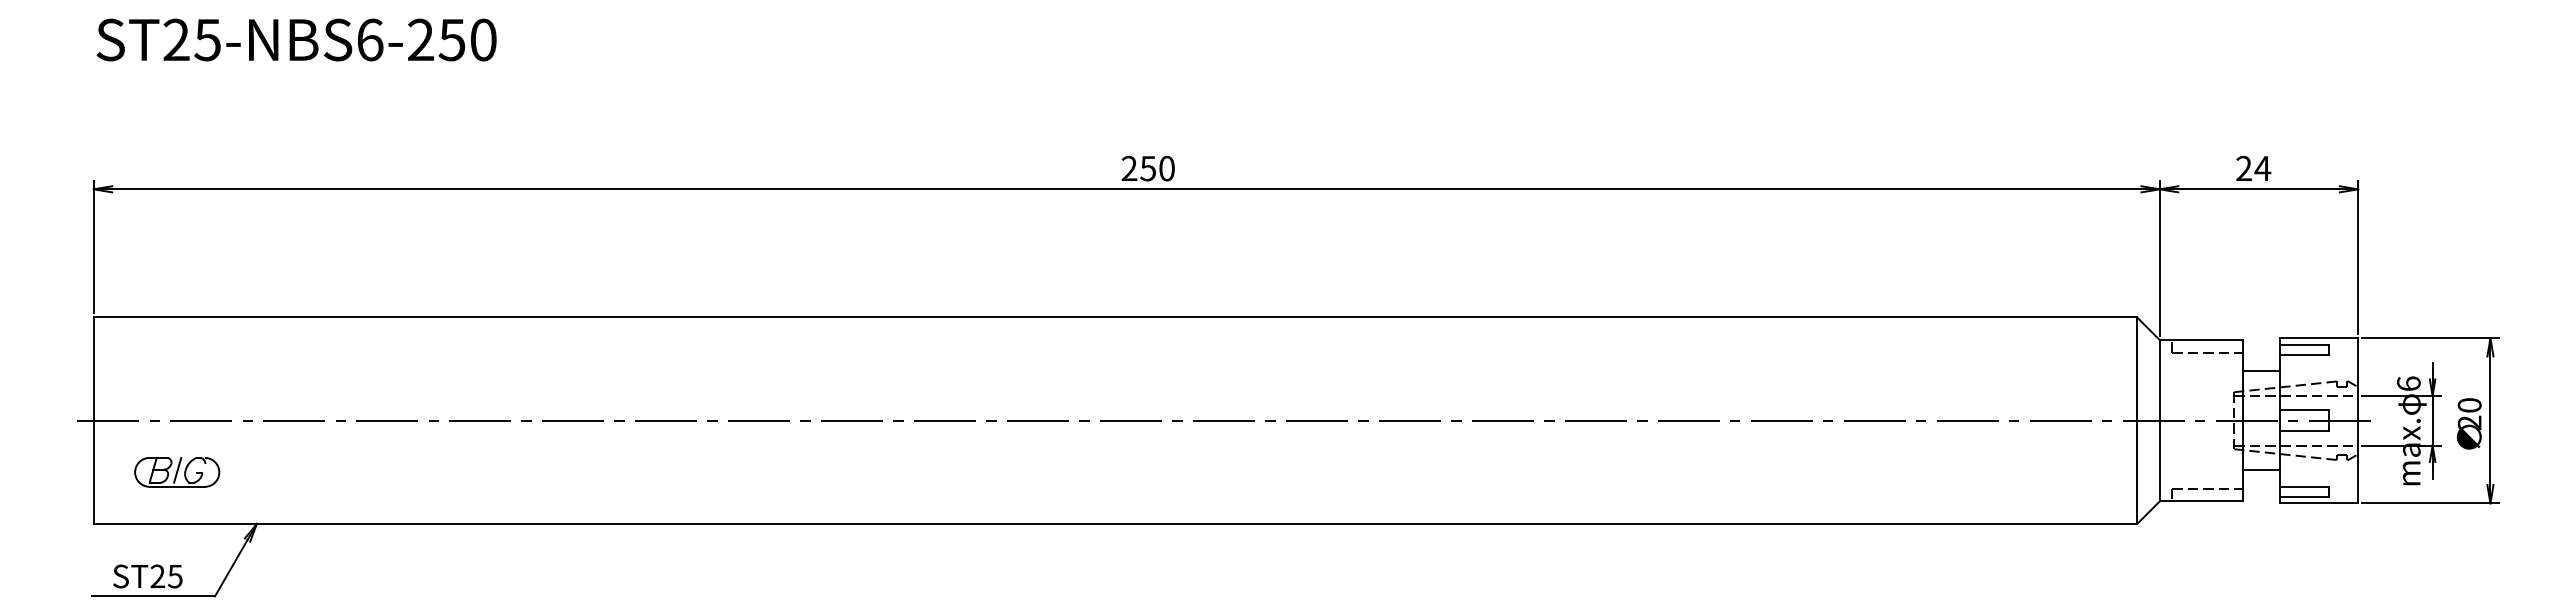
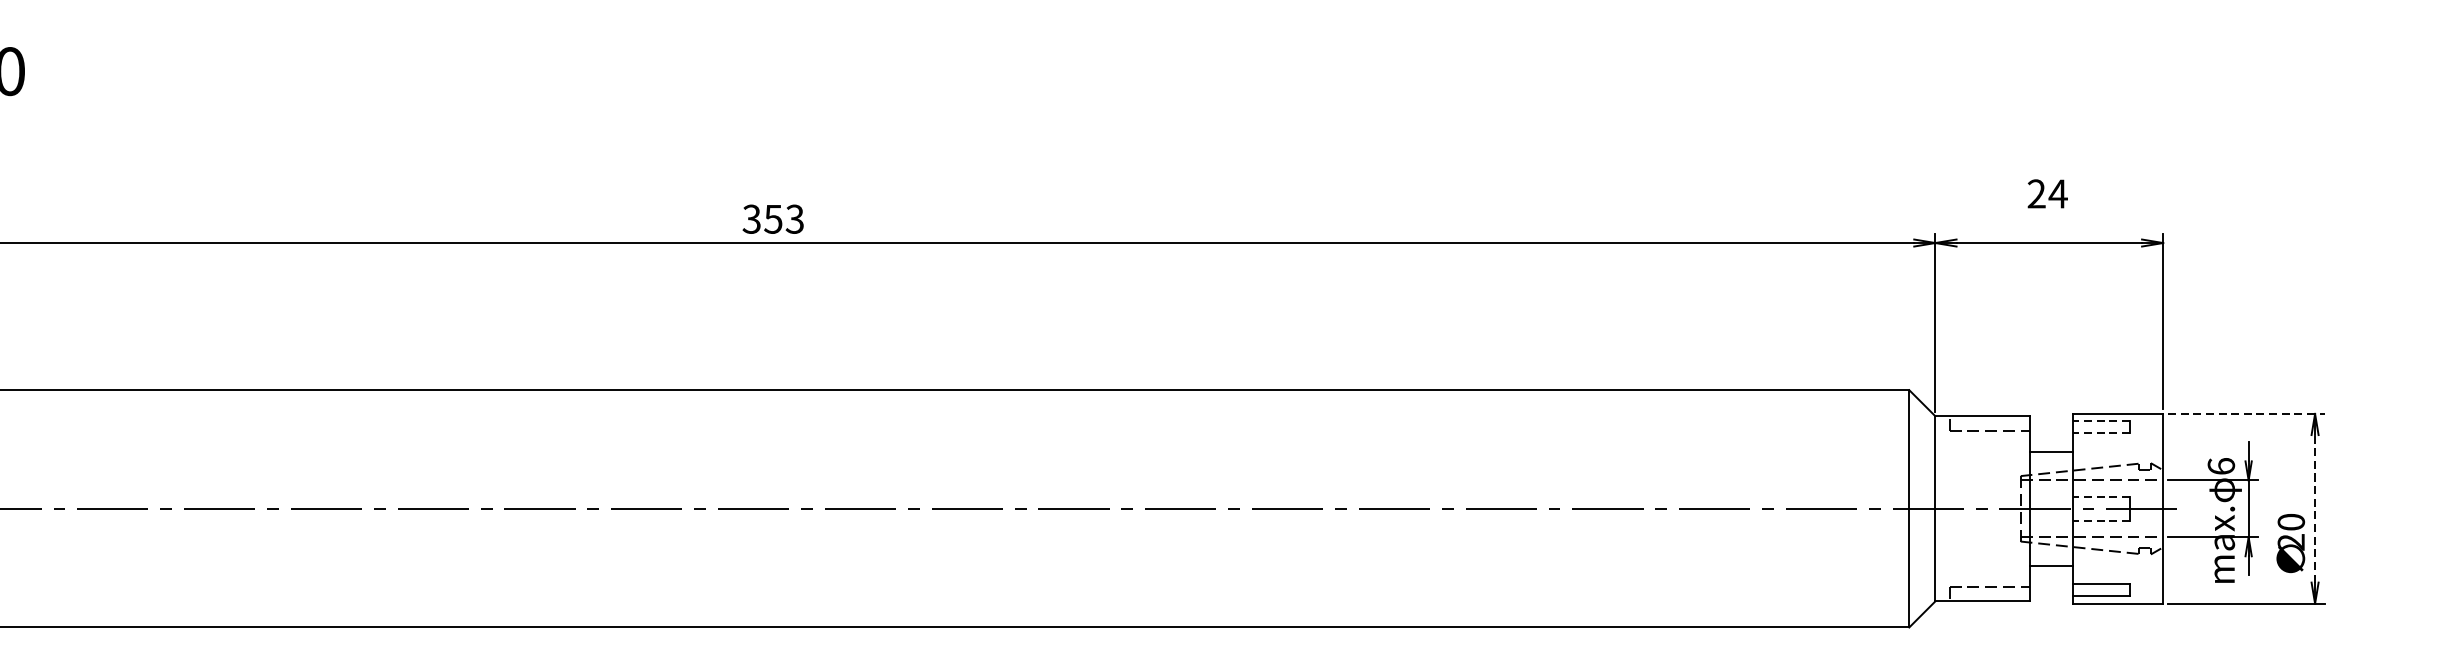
text: (2253, 167) -> (2047, 192), moved
text: (1147, 168) -> (772, 219), 250 -> 353
line: (2431, 338) -> (2247, 414), solid -> dashed
line: (2304, 344) -> (2101, 421), solid -> dashed
line: (2304, 354) -> (2101, 432), solid -> dashed
line: (2304, 410) -> (2101, 497), solid -> dashed
line: (2490, 420) -> (2315, 508), solid -> dashed
text: (2468, 423) -> (2289, 543), moved
line: (2304, 431) -> (2101, 521), solid -> dashed

